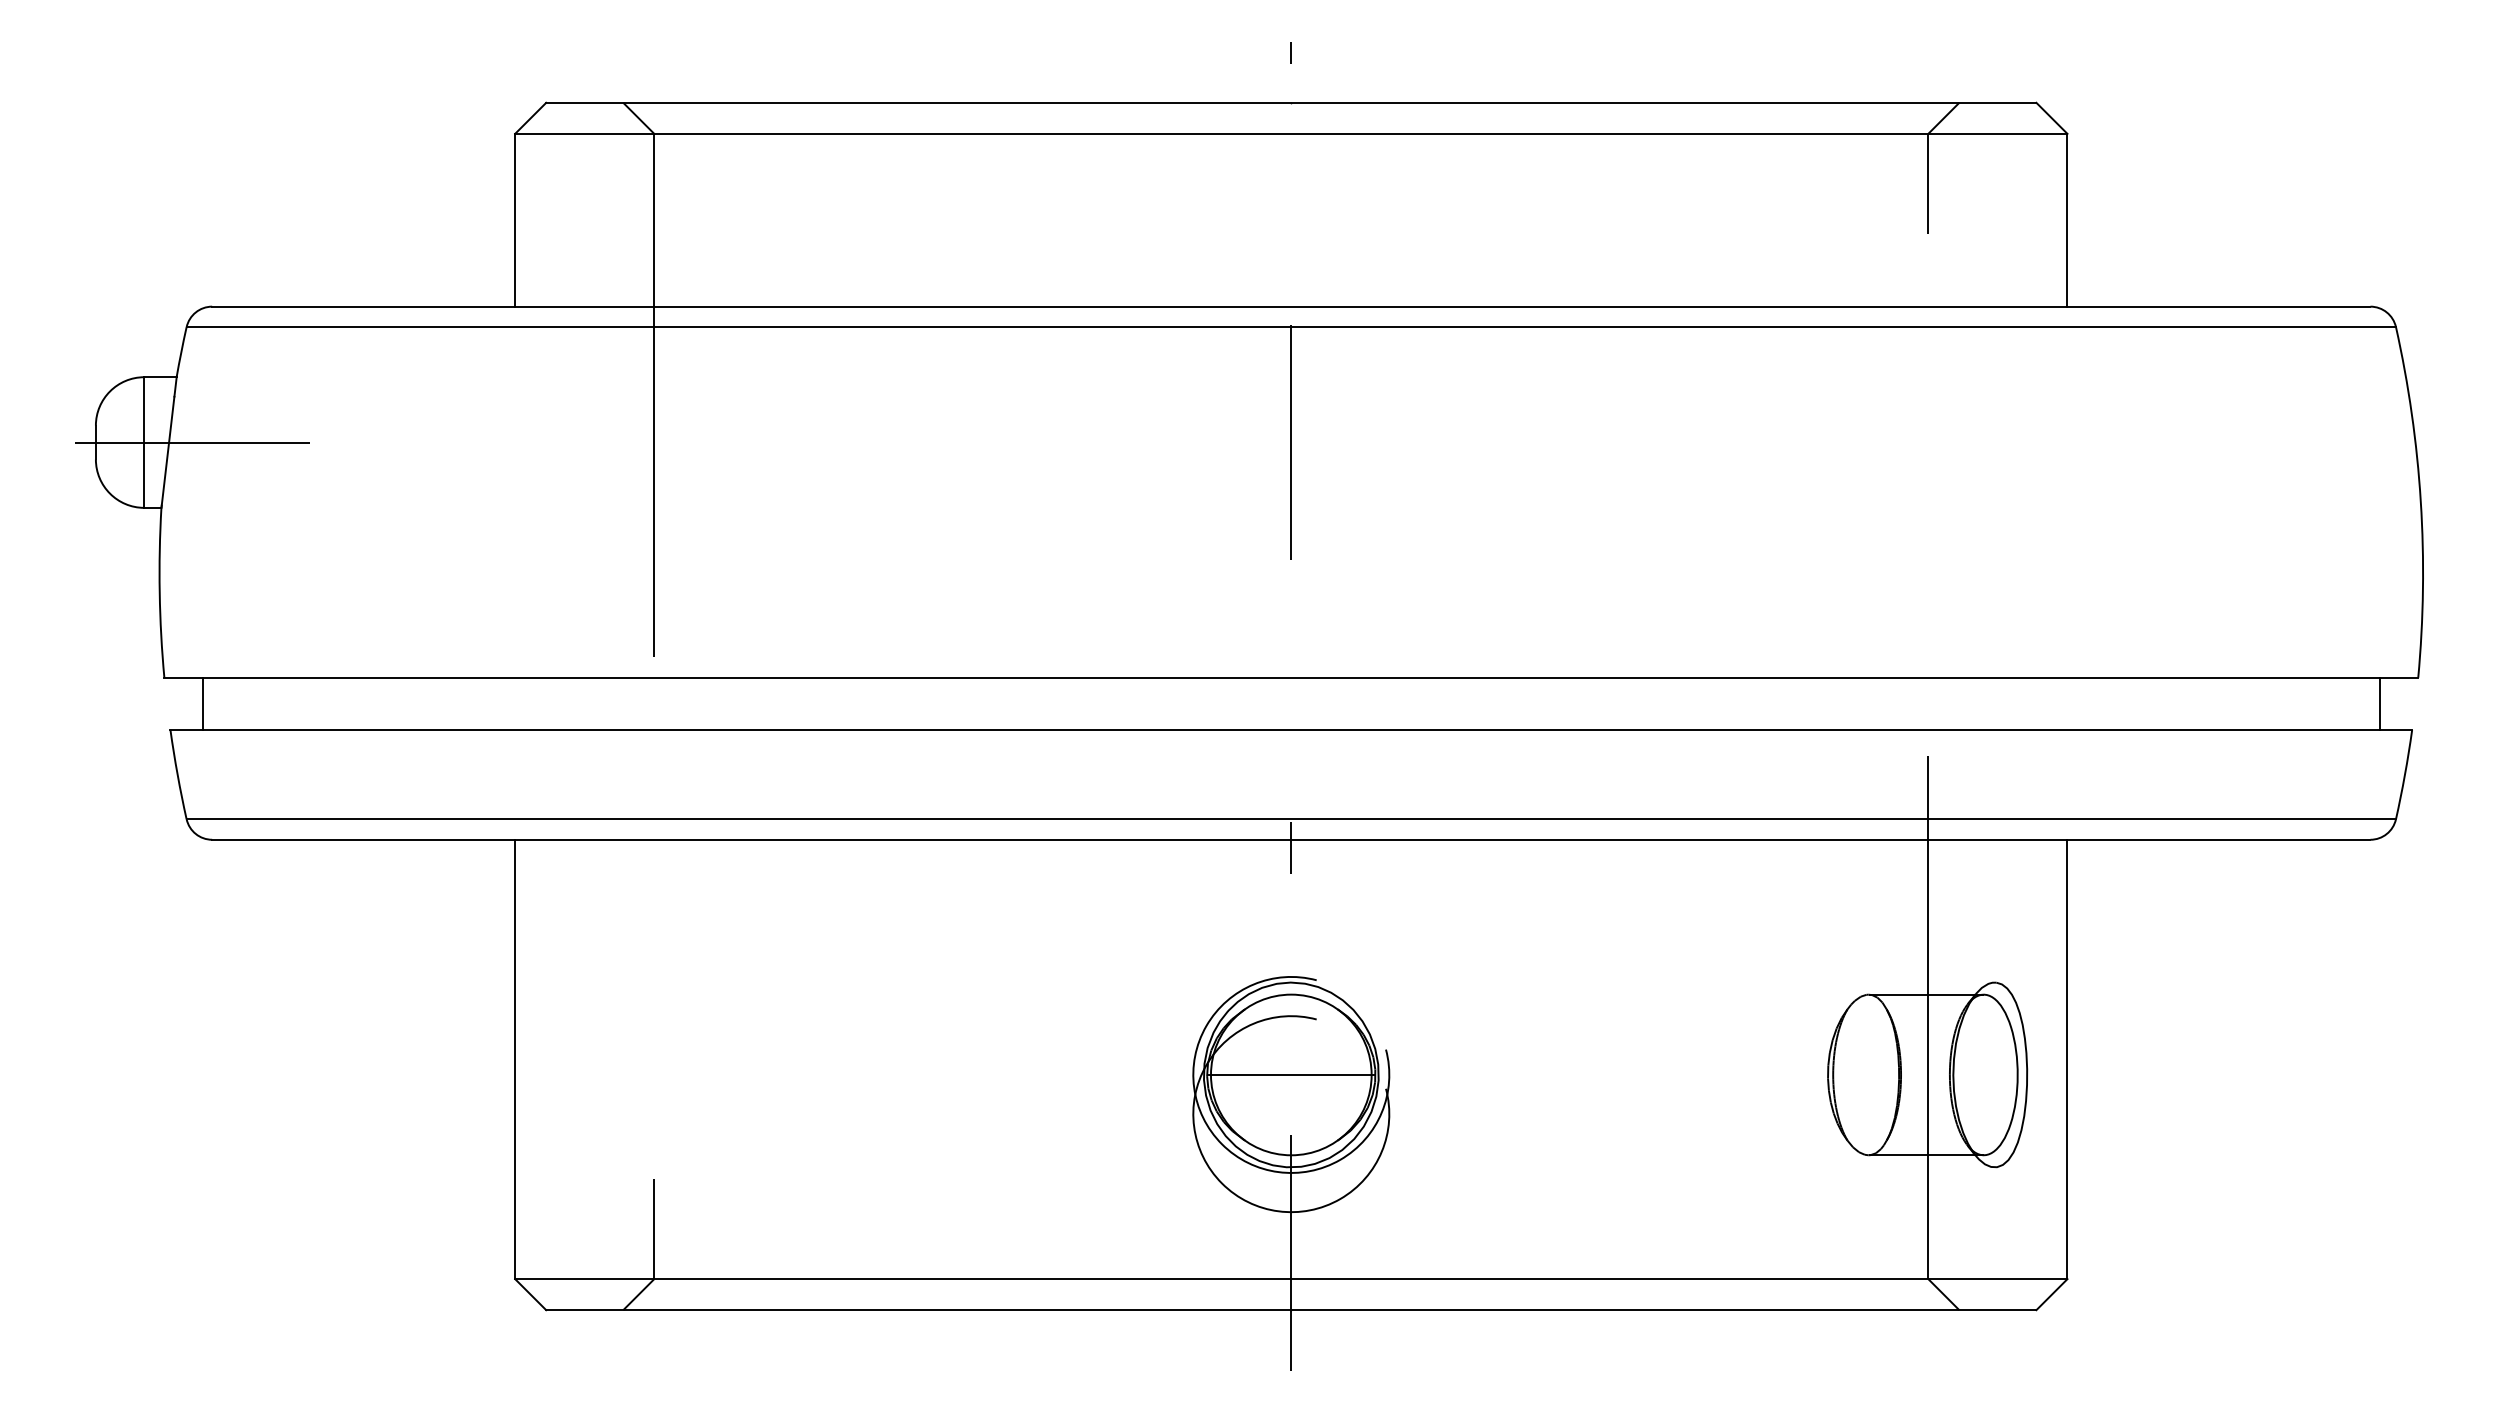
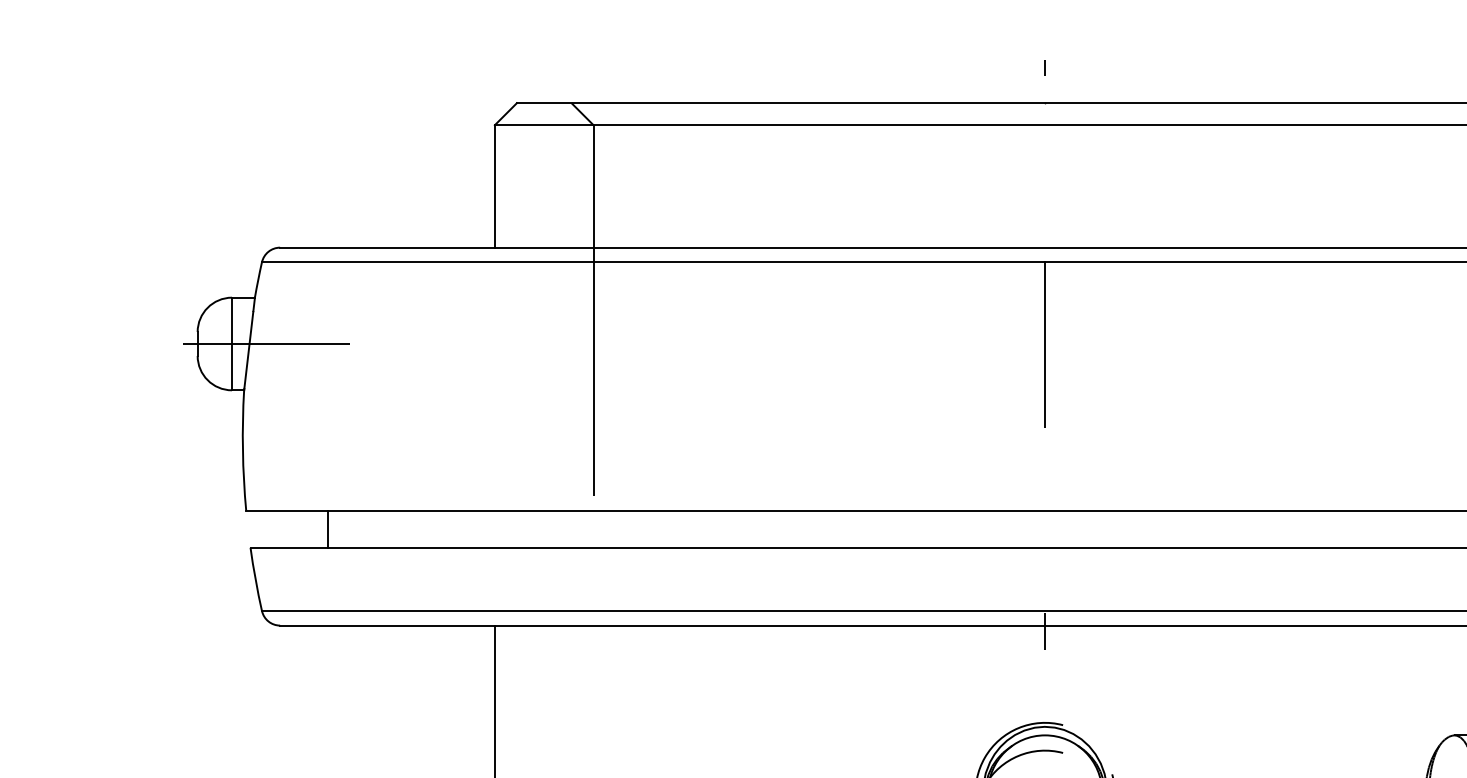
line: (203, 703) -> (327, 528), moved

